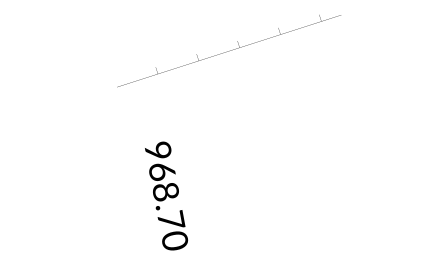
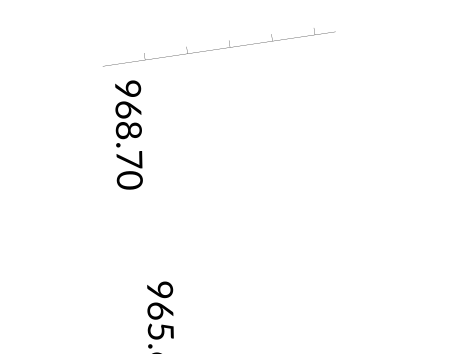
text: (166, 195) -> (128, 134), moved

